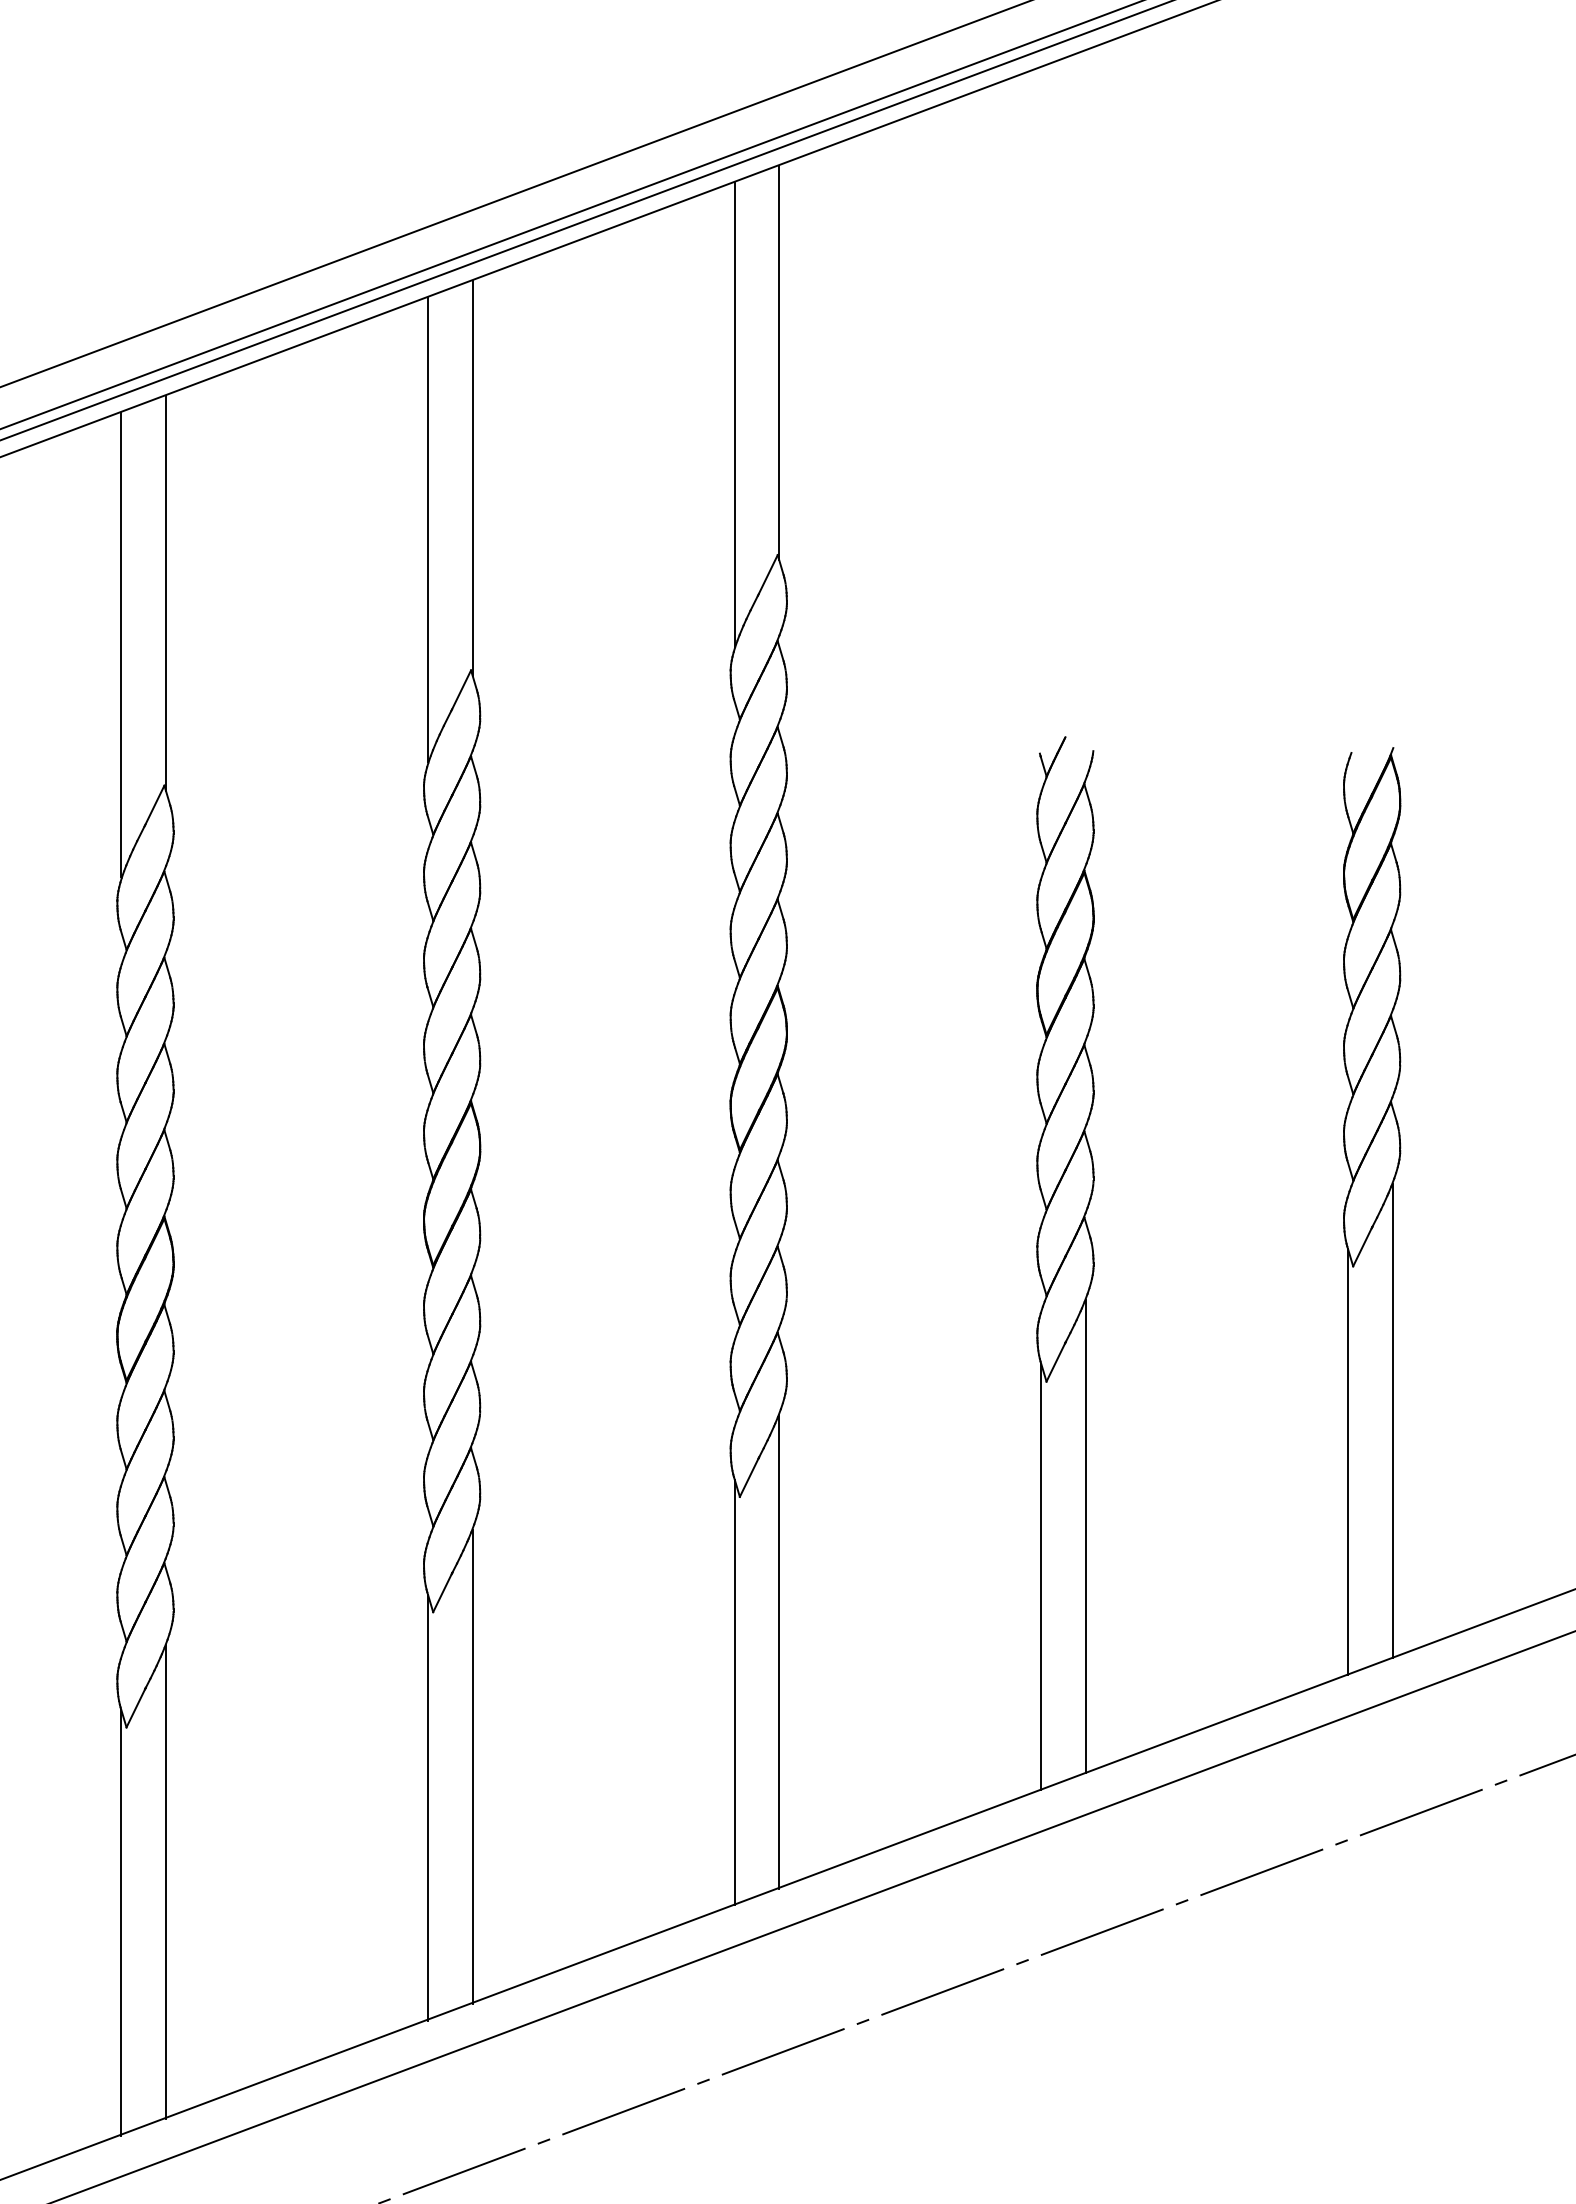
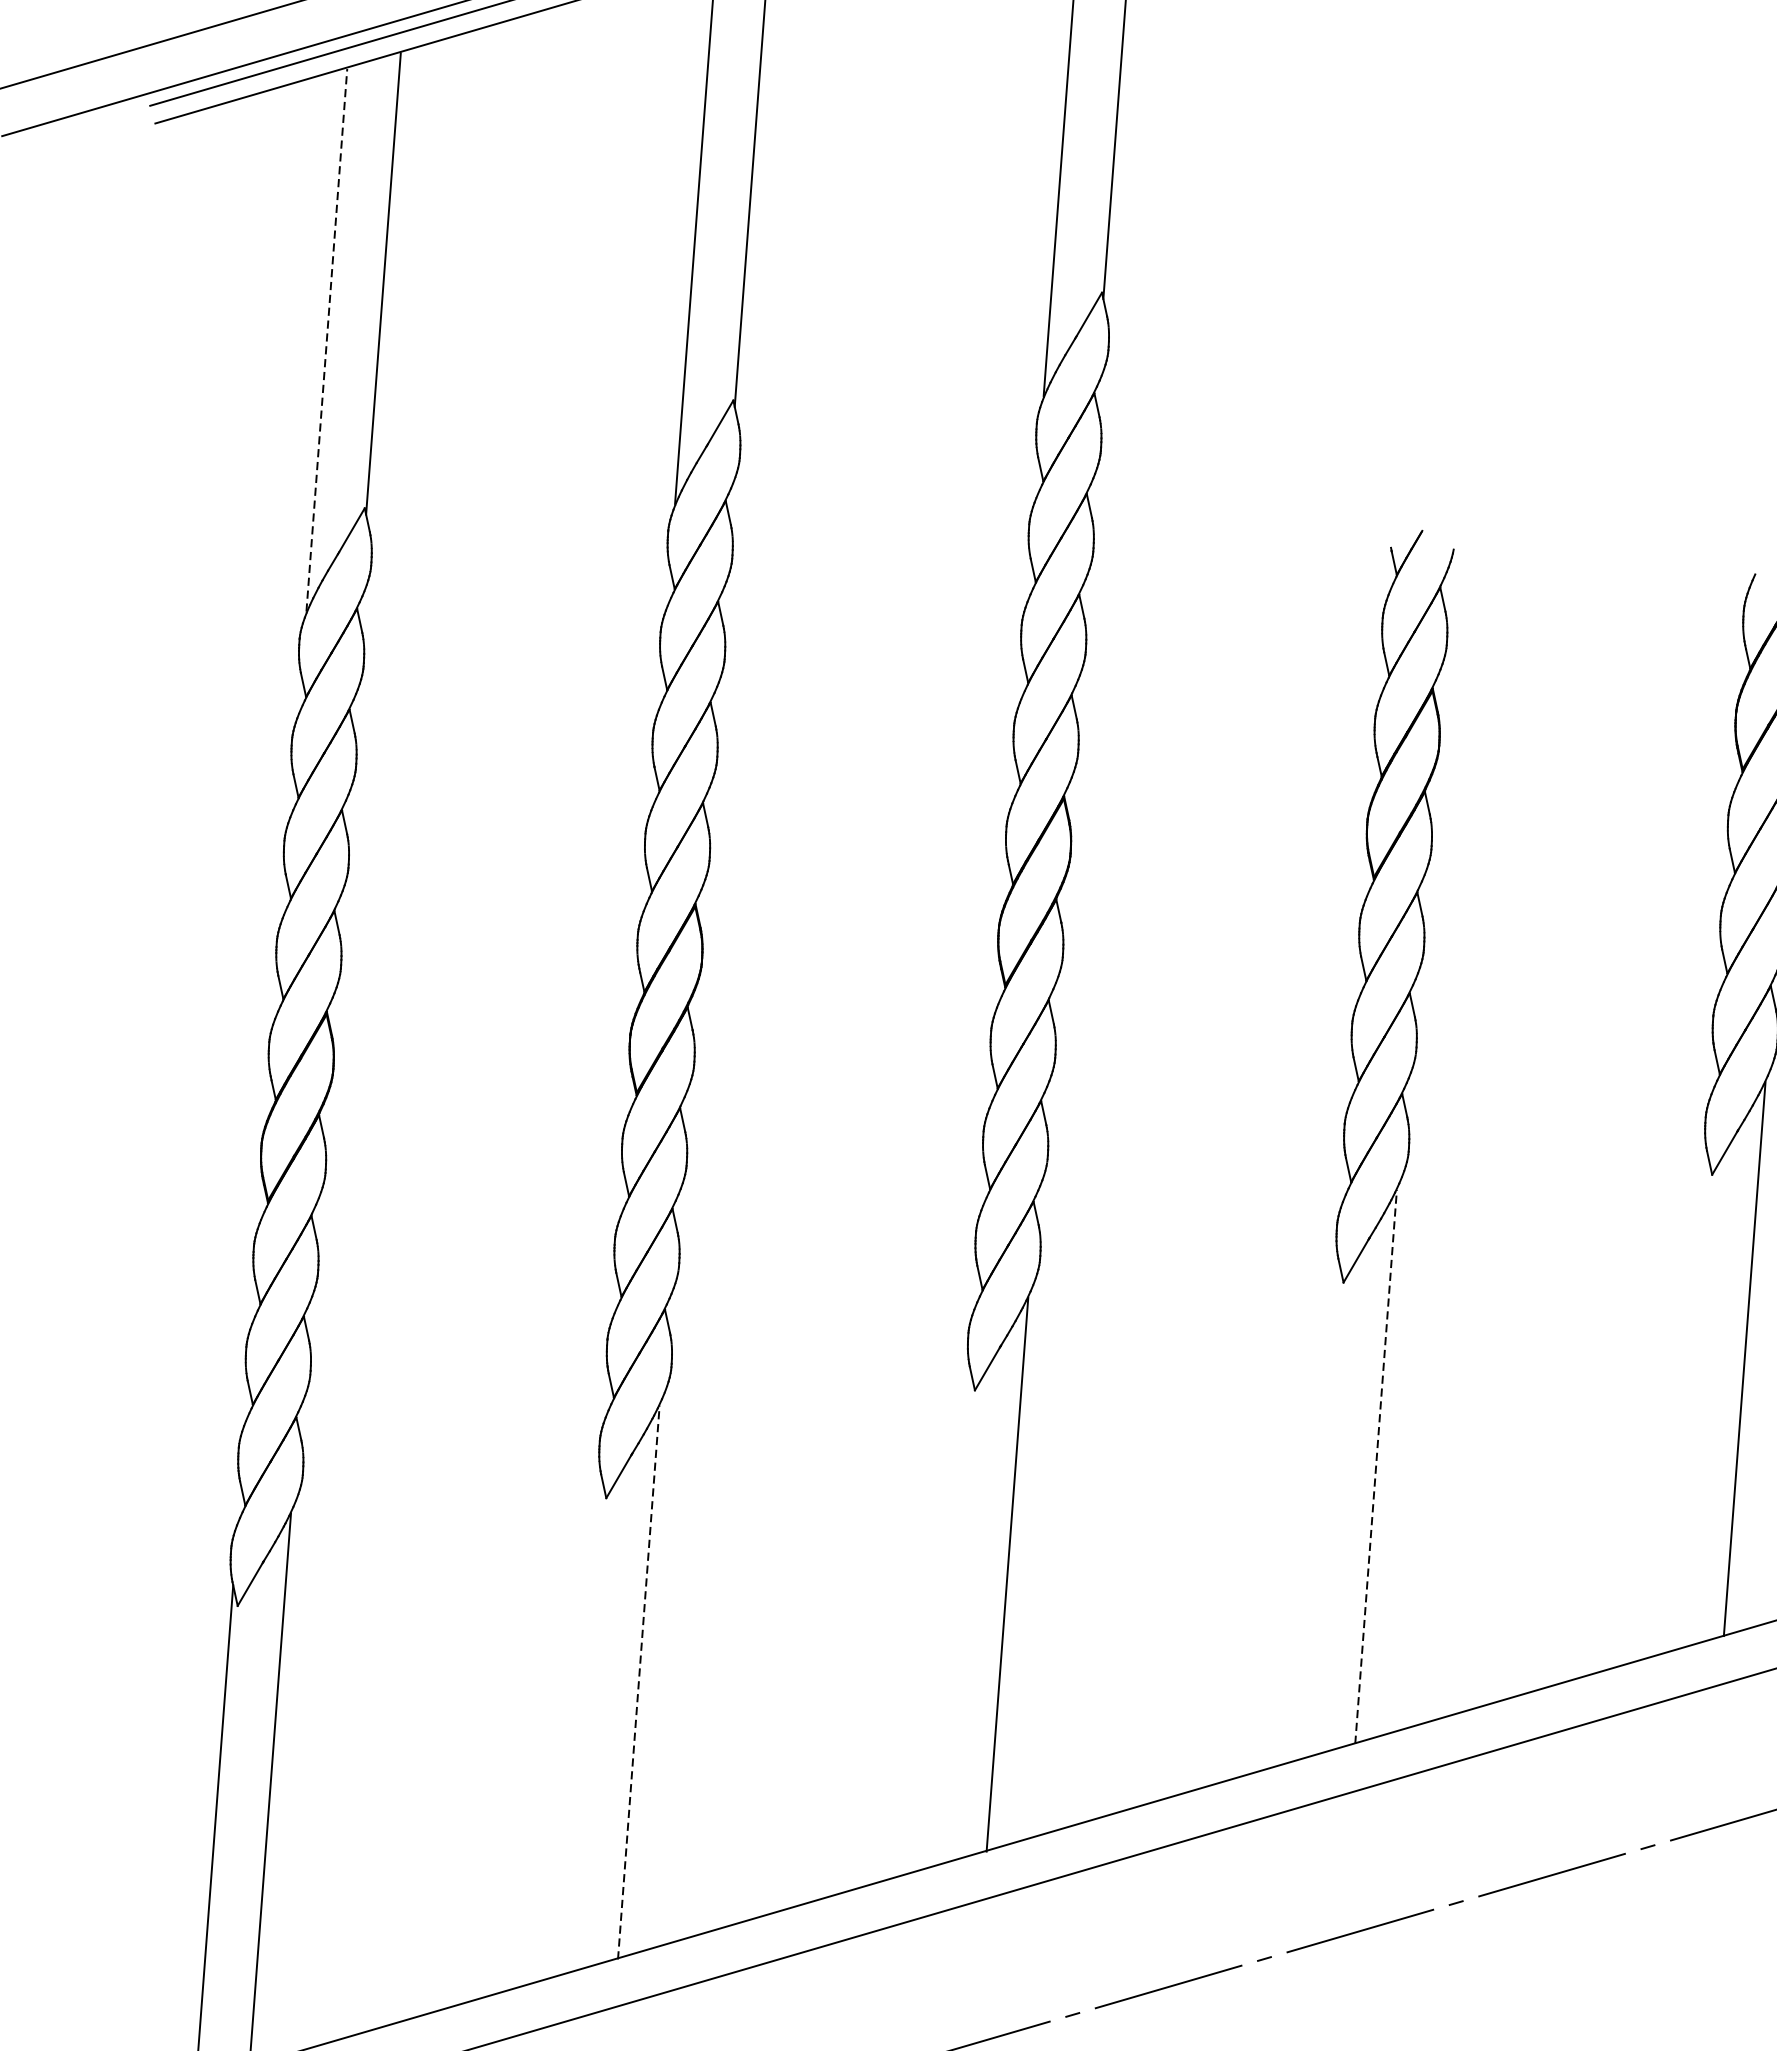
line: (121, 644) -> (326, 339), solid -> dashed
line: (1348, 1461) -> (1689, 1402), removed
line: (1085, 1536) -> (1375, 1467), solid -> dashed
line: (1041, 1577) -> (1320, 1511), removed
line: (734, 1692) -> (951, 1618), removed
line: (472, 1766) -> (638, 1681), solid -> dashed
line: (428, 1807) -> (583, 1726), removed

